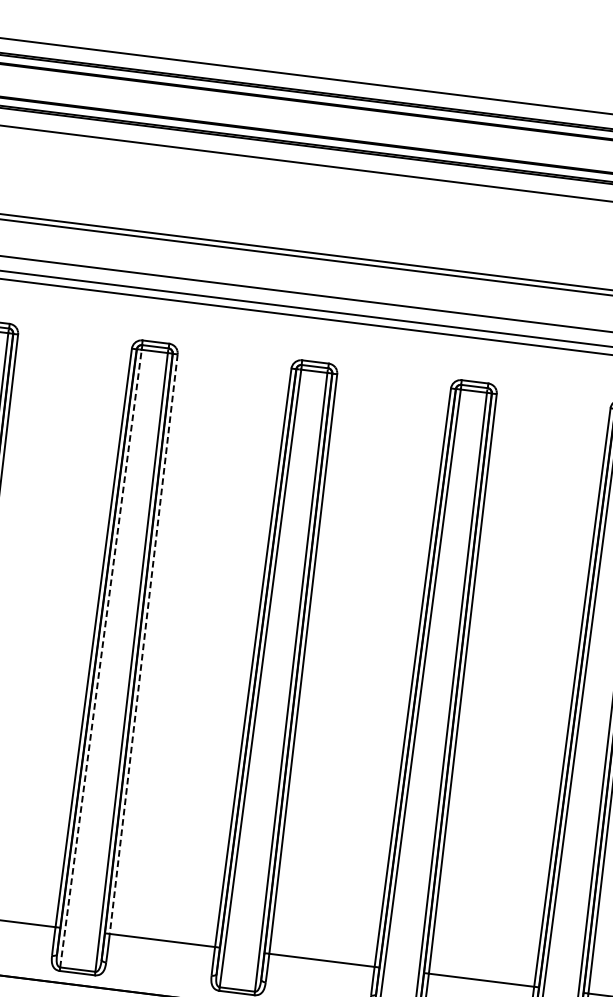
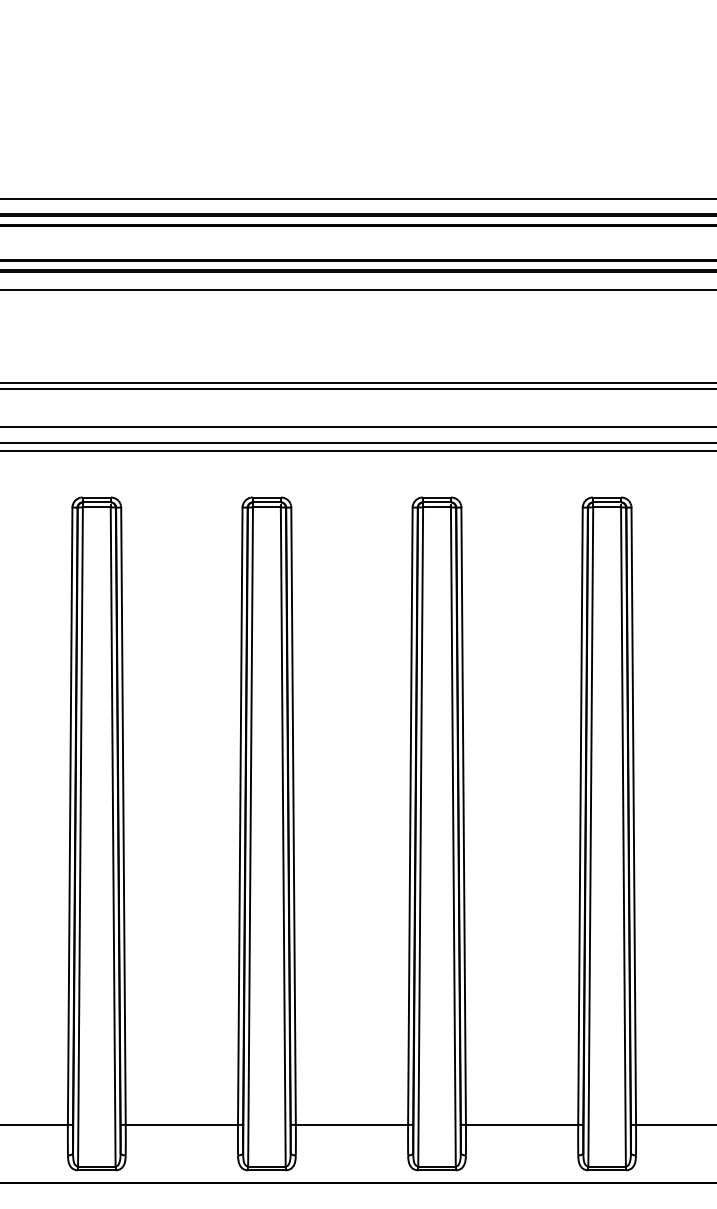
line: (143, 644) -> (293, 816), dashed -> solid
line: (100, 659) -> (250, 837), dashed -> solid

